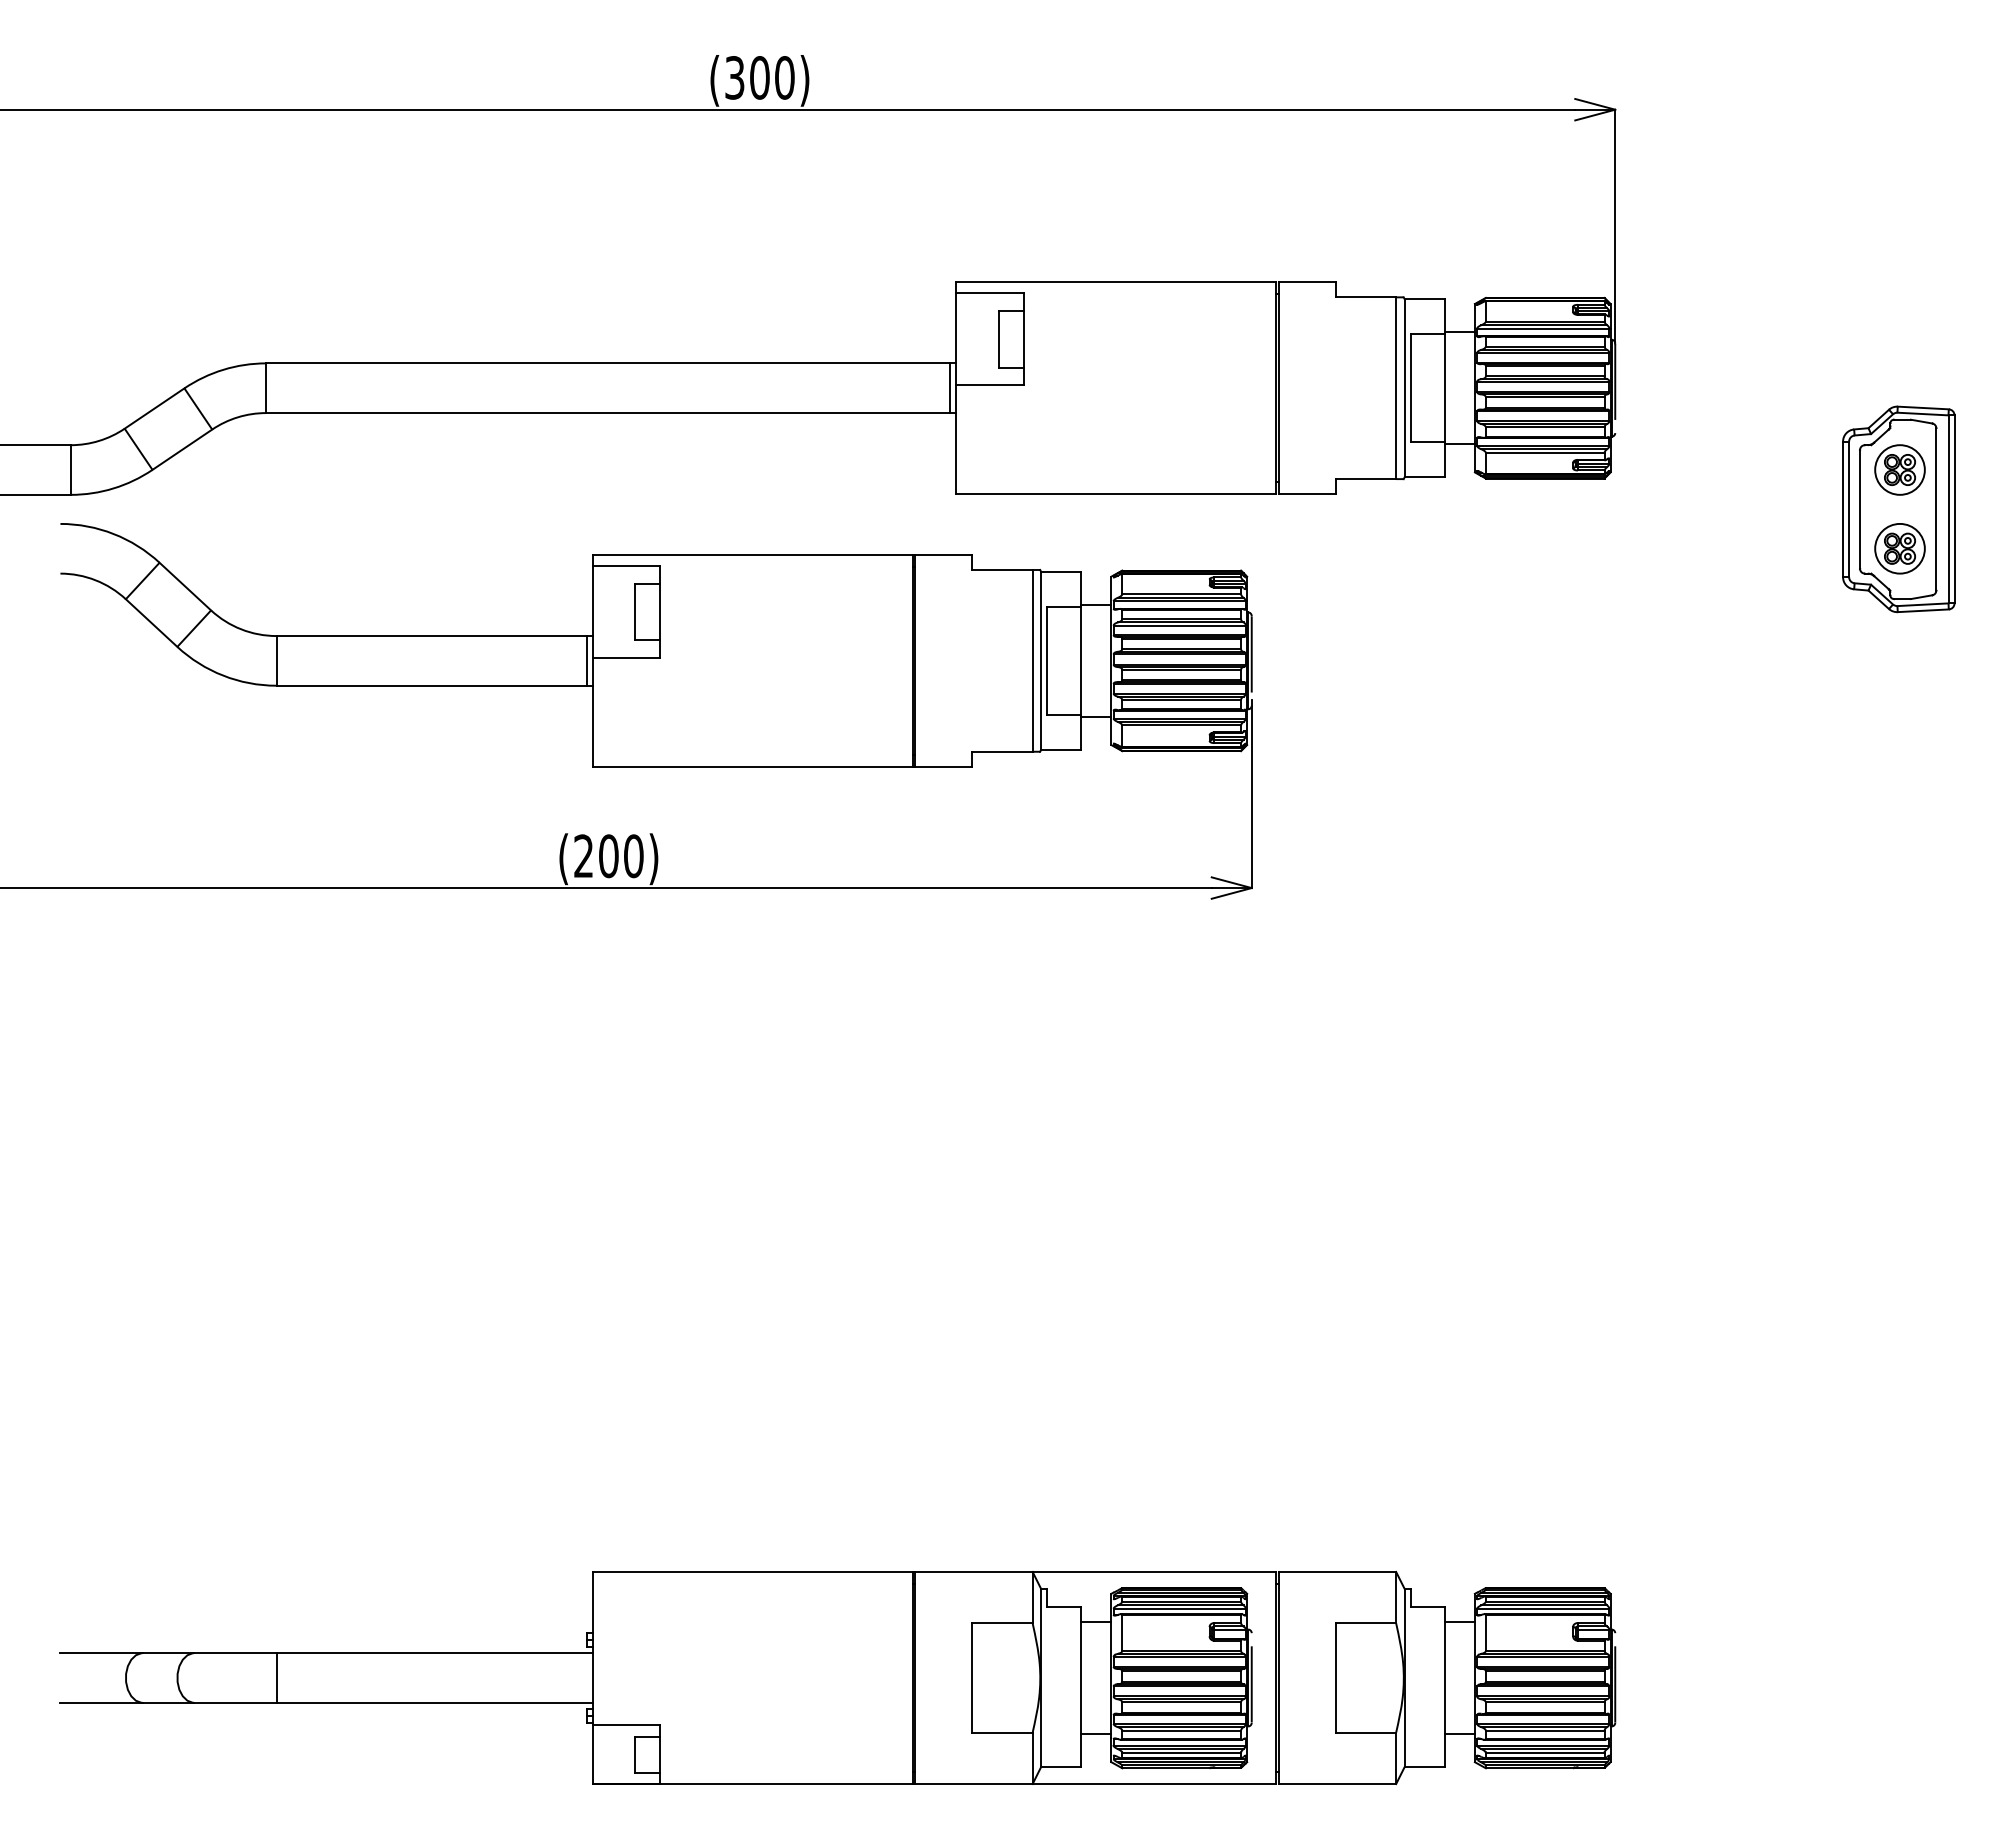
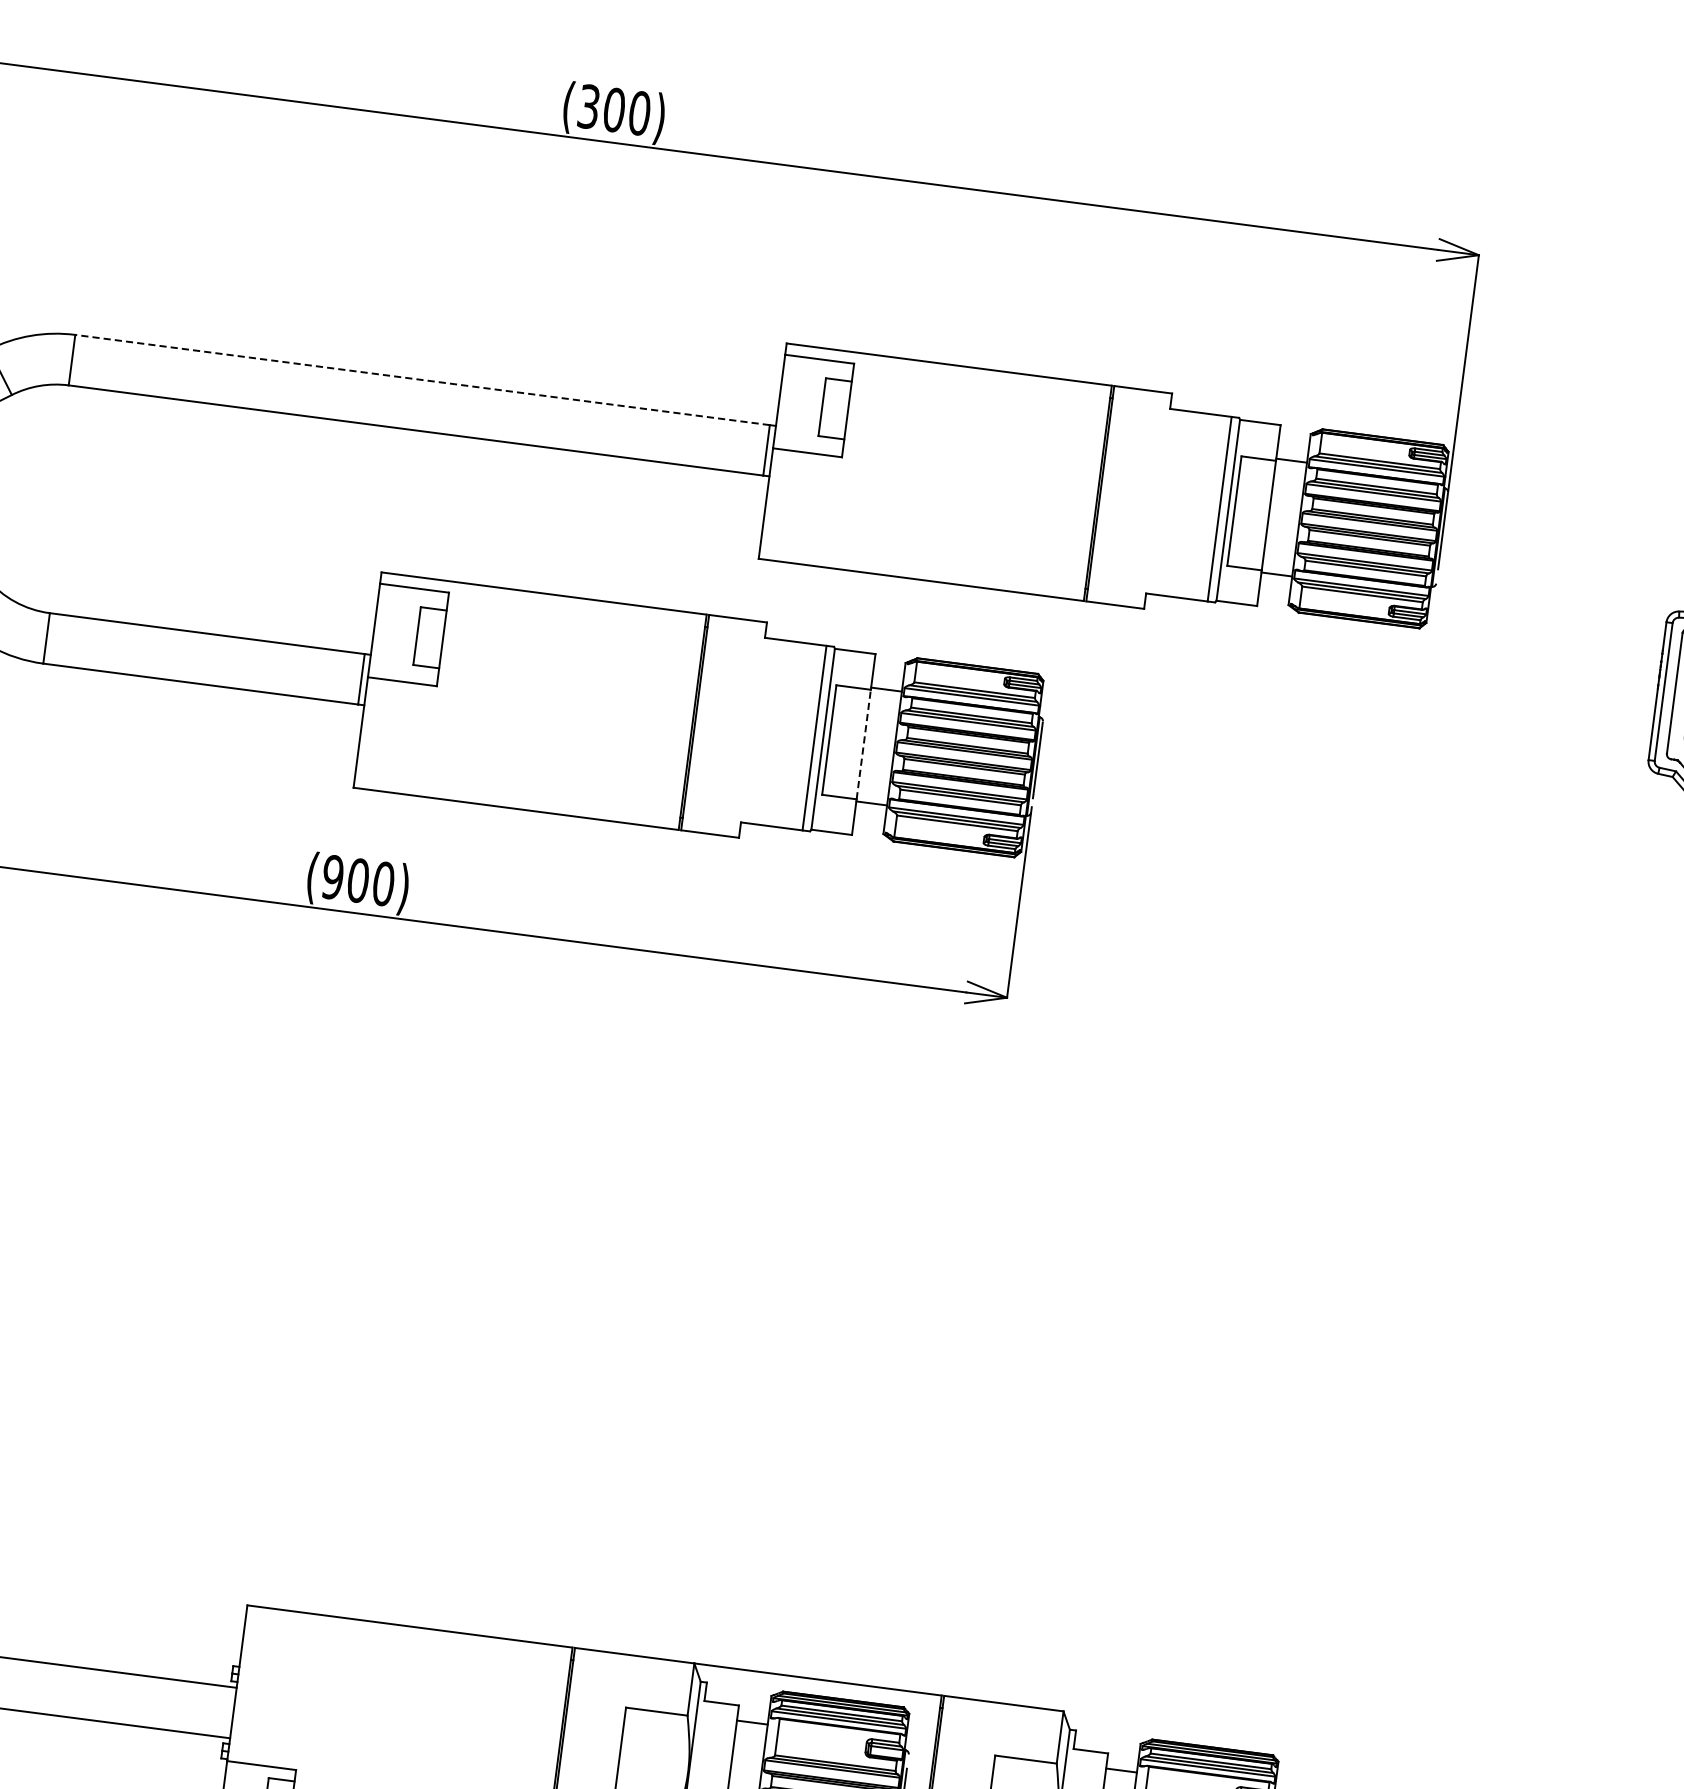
line: (608, 363) -> (422, 380), solid -> dashed
line: (1081, 660) -> (864, 744), solid -> dashed
text: (583, 856) -> (332, 877), (200) -> (900)

